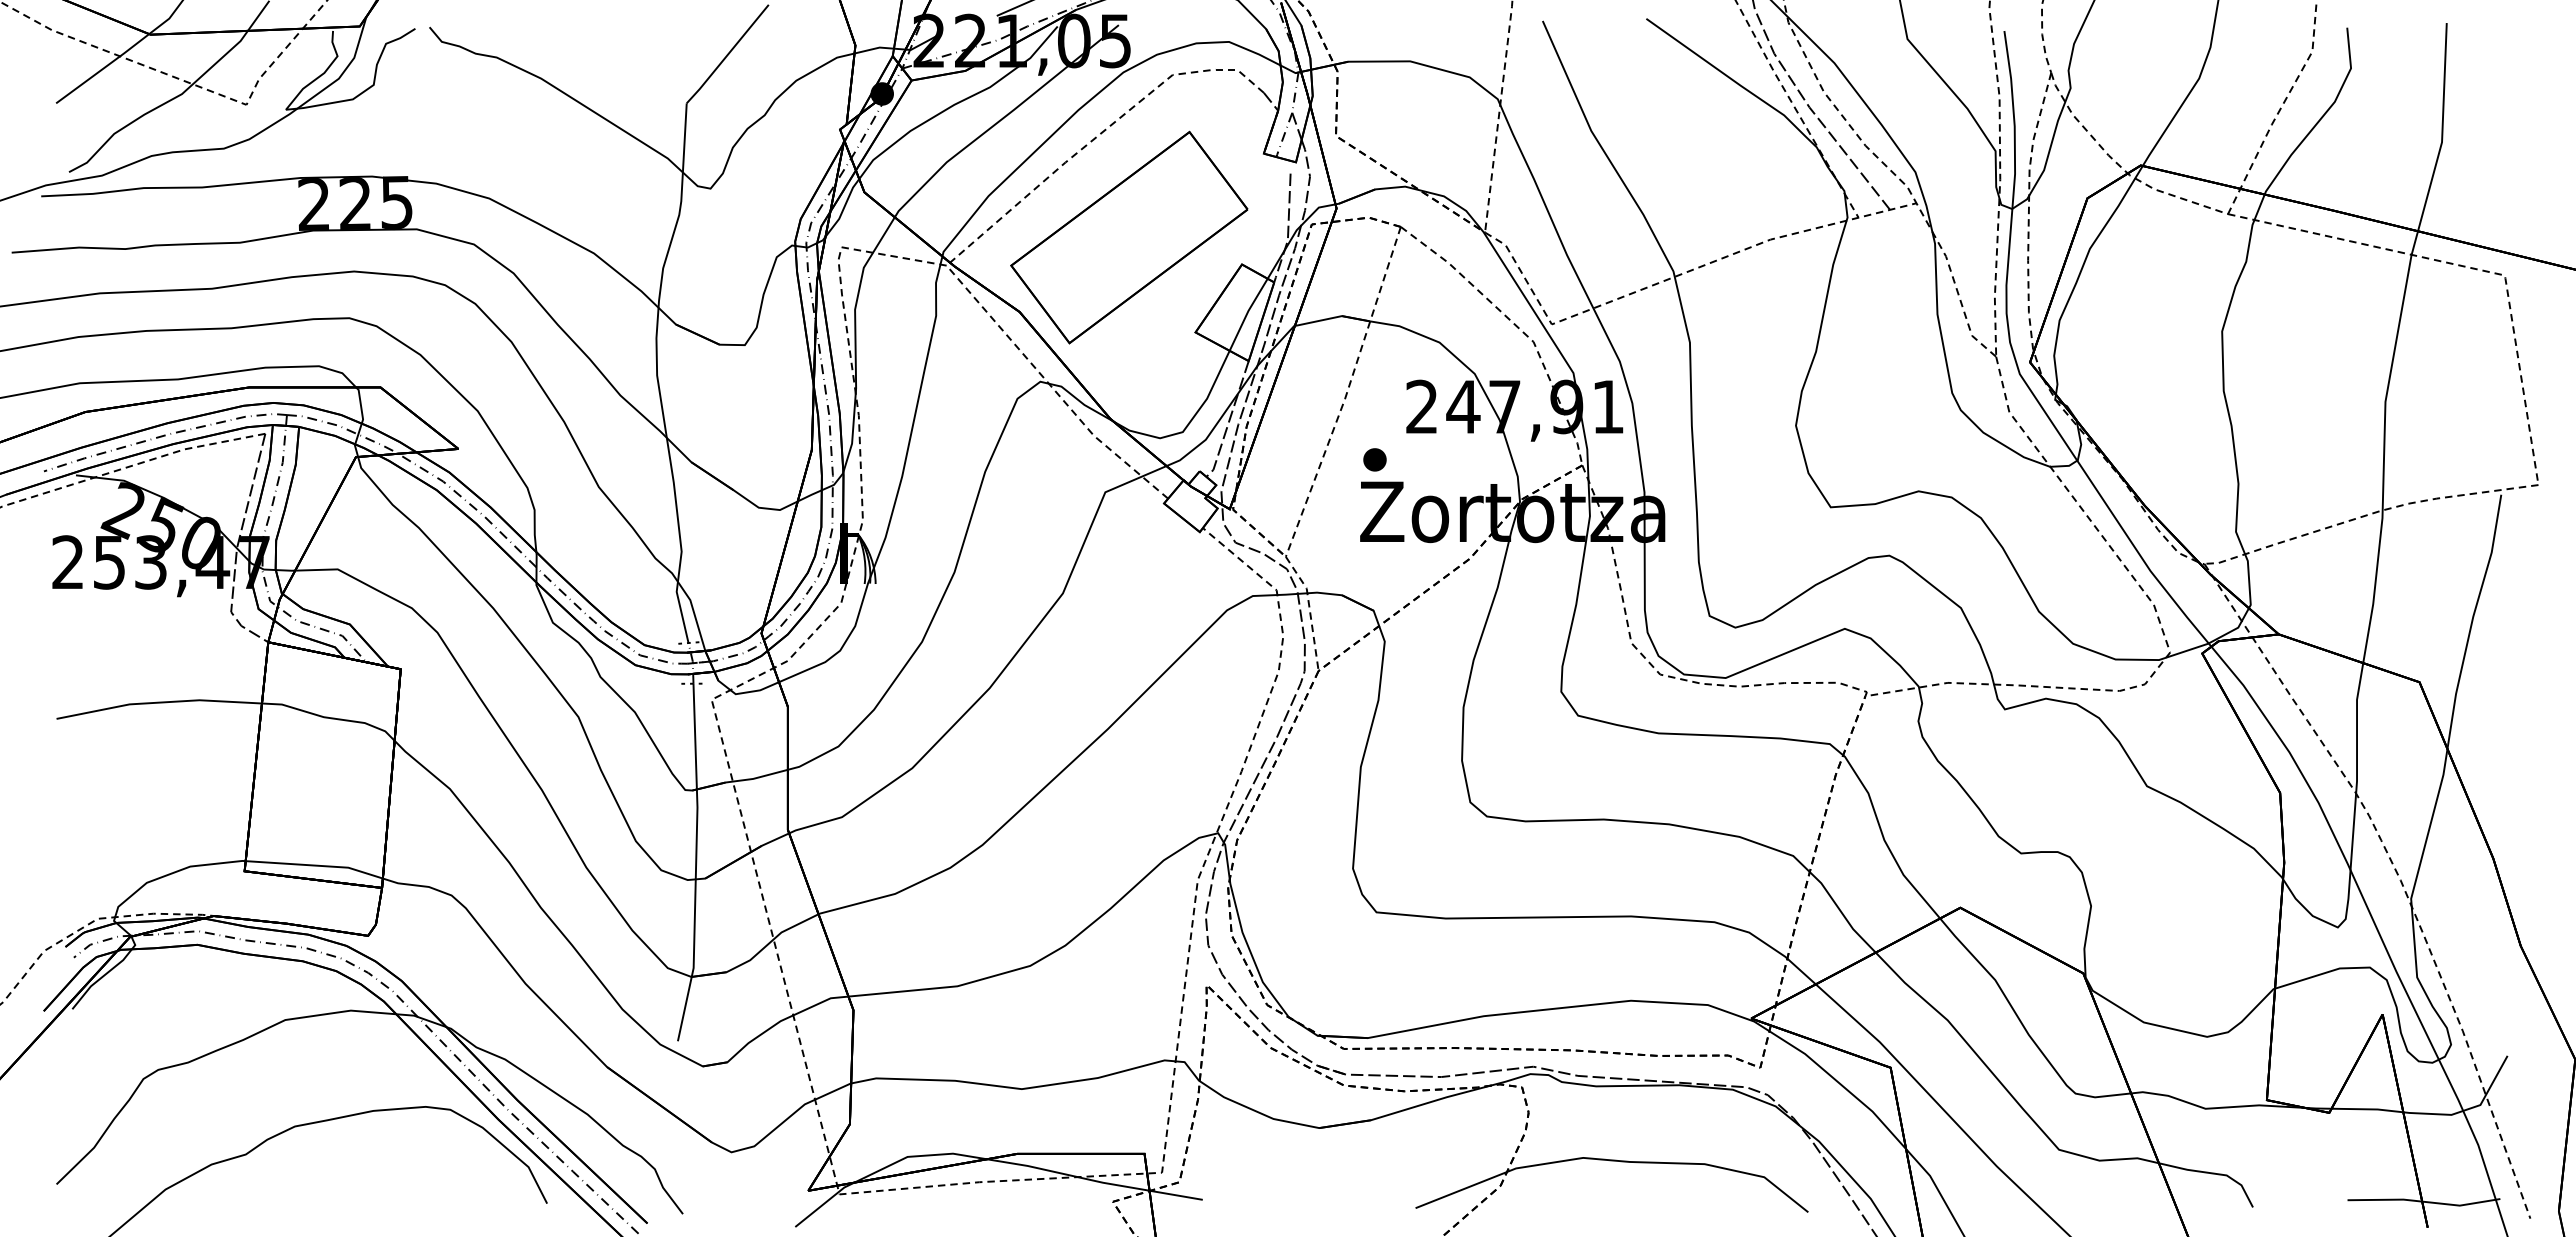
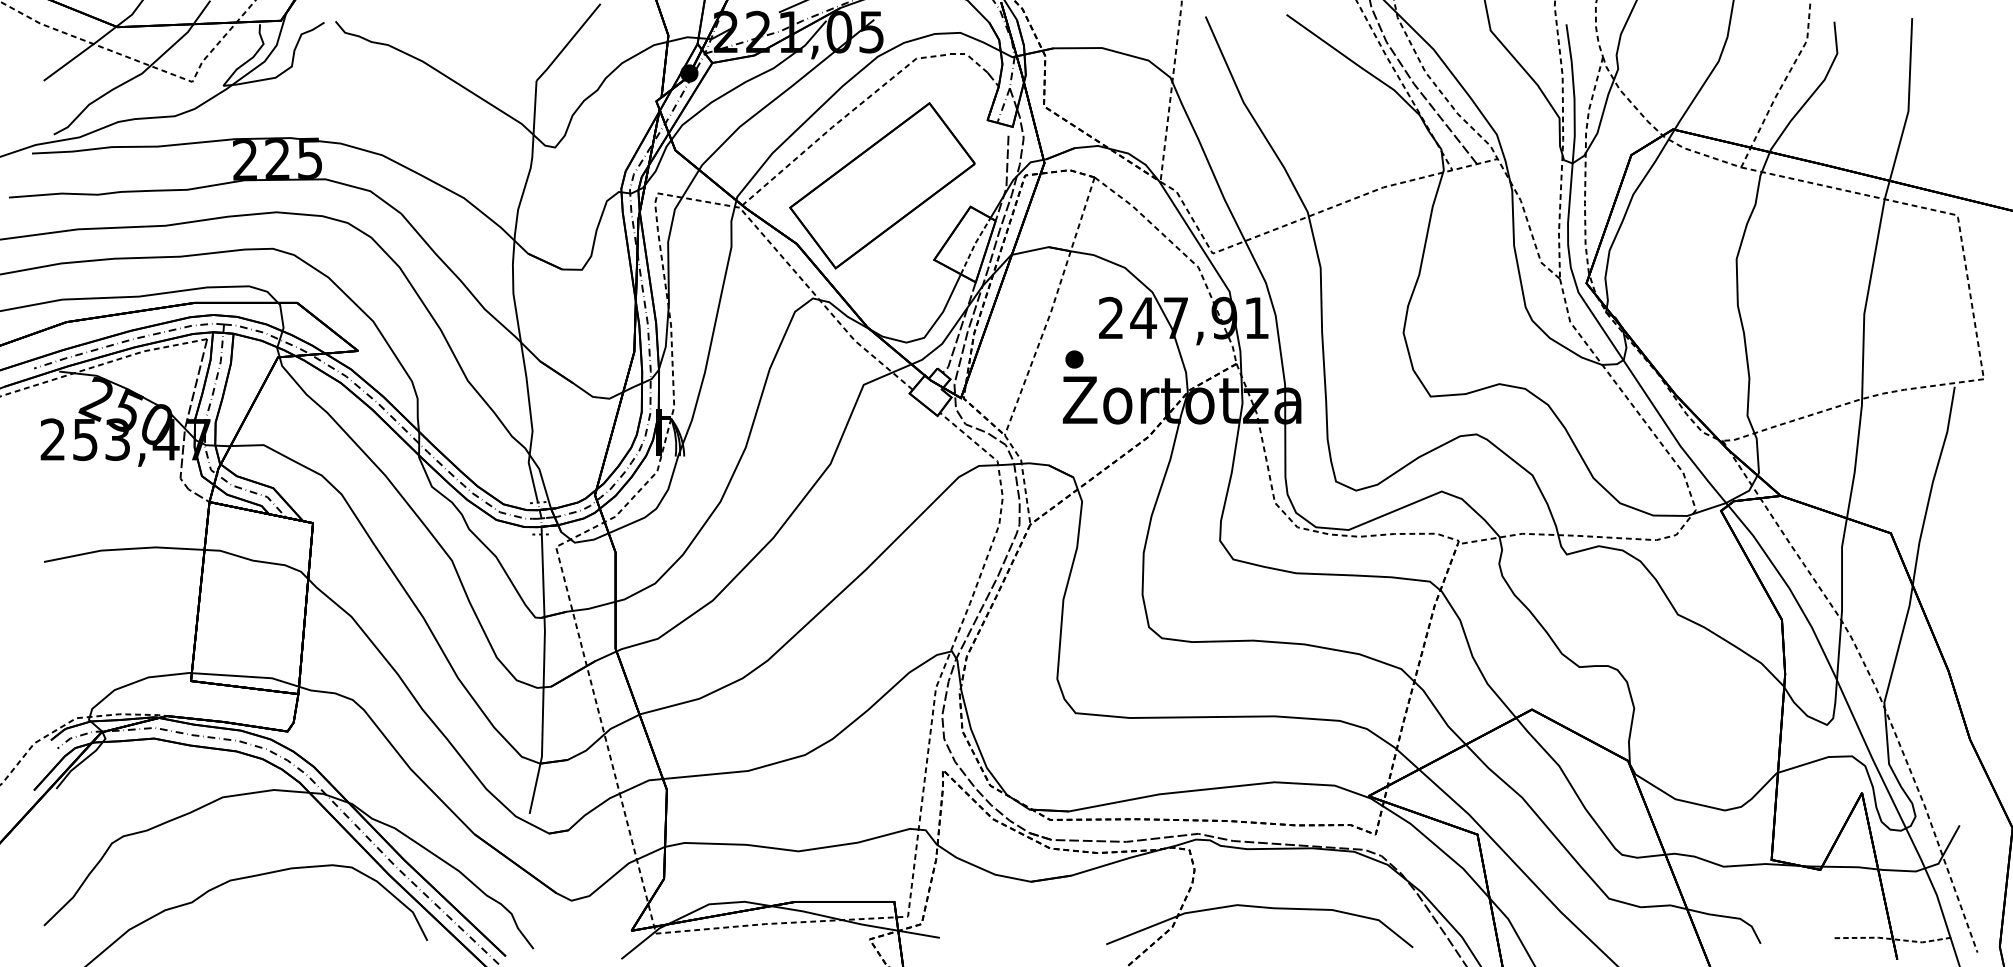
line: (1247, 313) -> (974, 245), solid -> dashed
line: (2424, 1201) -> (1894, 939), solid -> dashed

